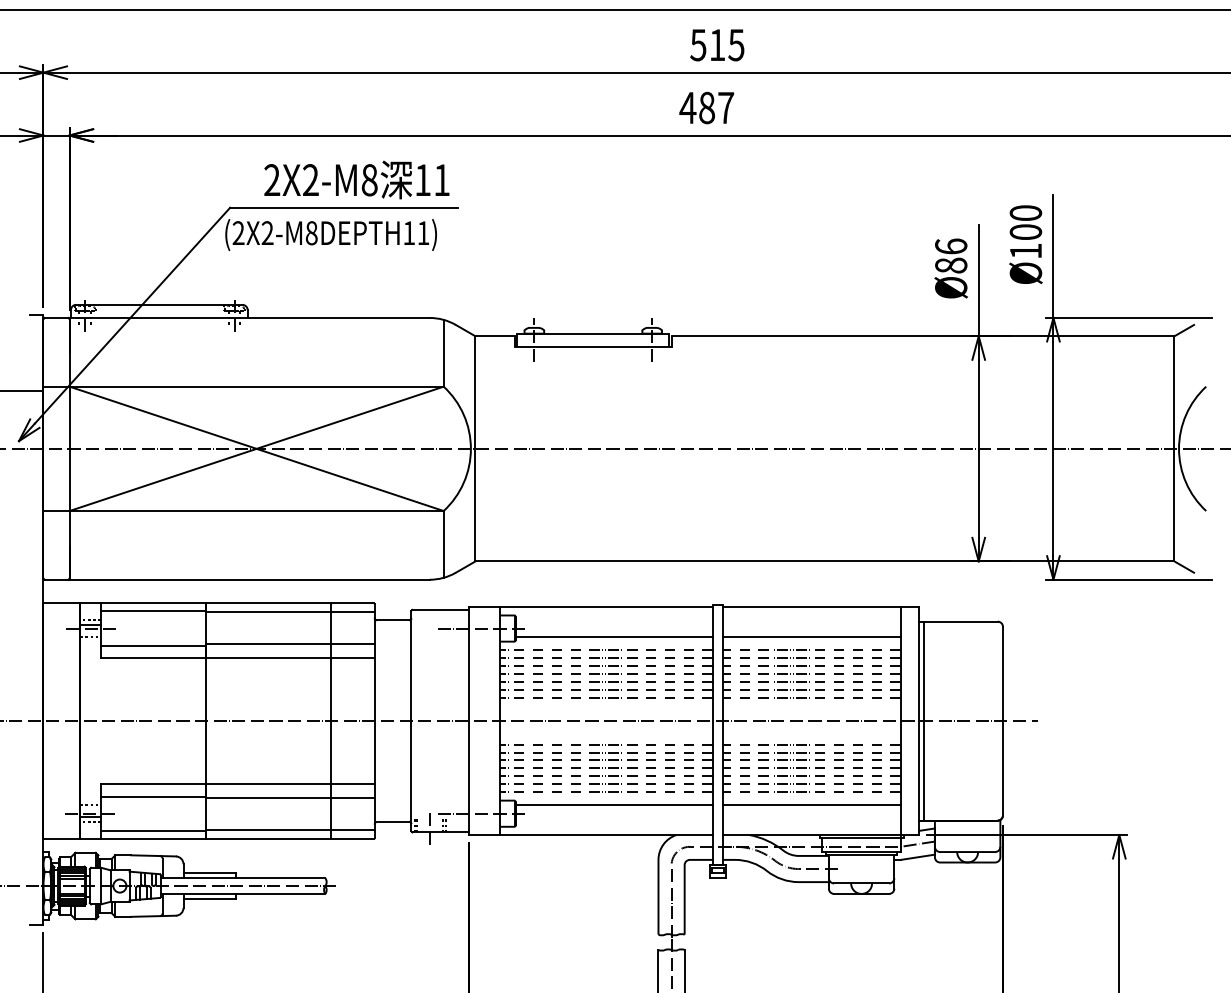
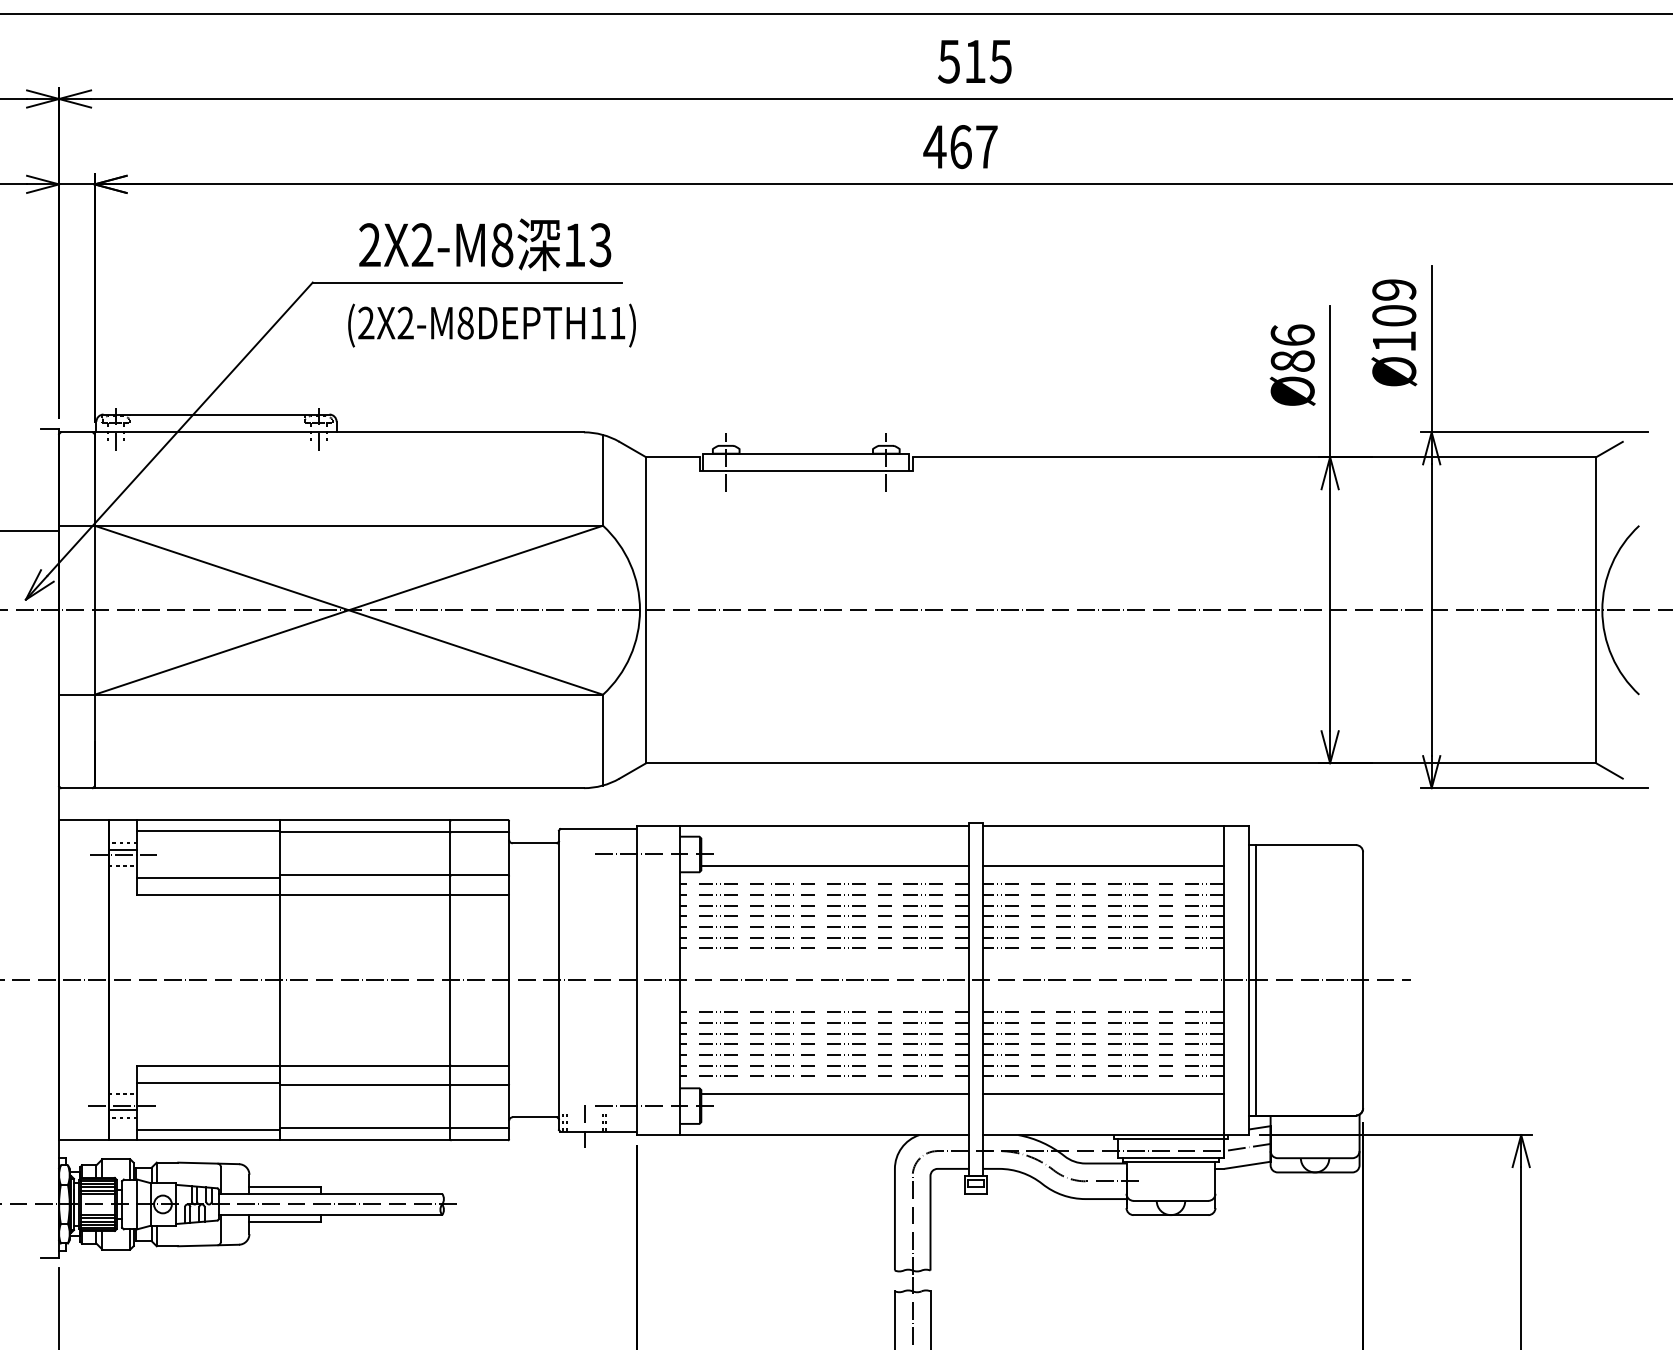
text: (706, 108) -> (960, 147), 487 -> 467
text: (441, 180) -> (600, 245), 11 -> 13
text: (1026, 212) -> (1394, 289), Ø100 -> Ø109
text: (330, 234) -> (491, 325), moved

